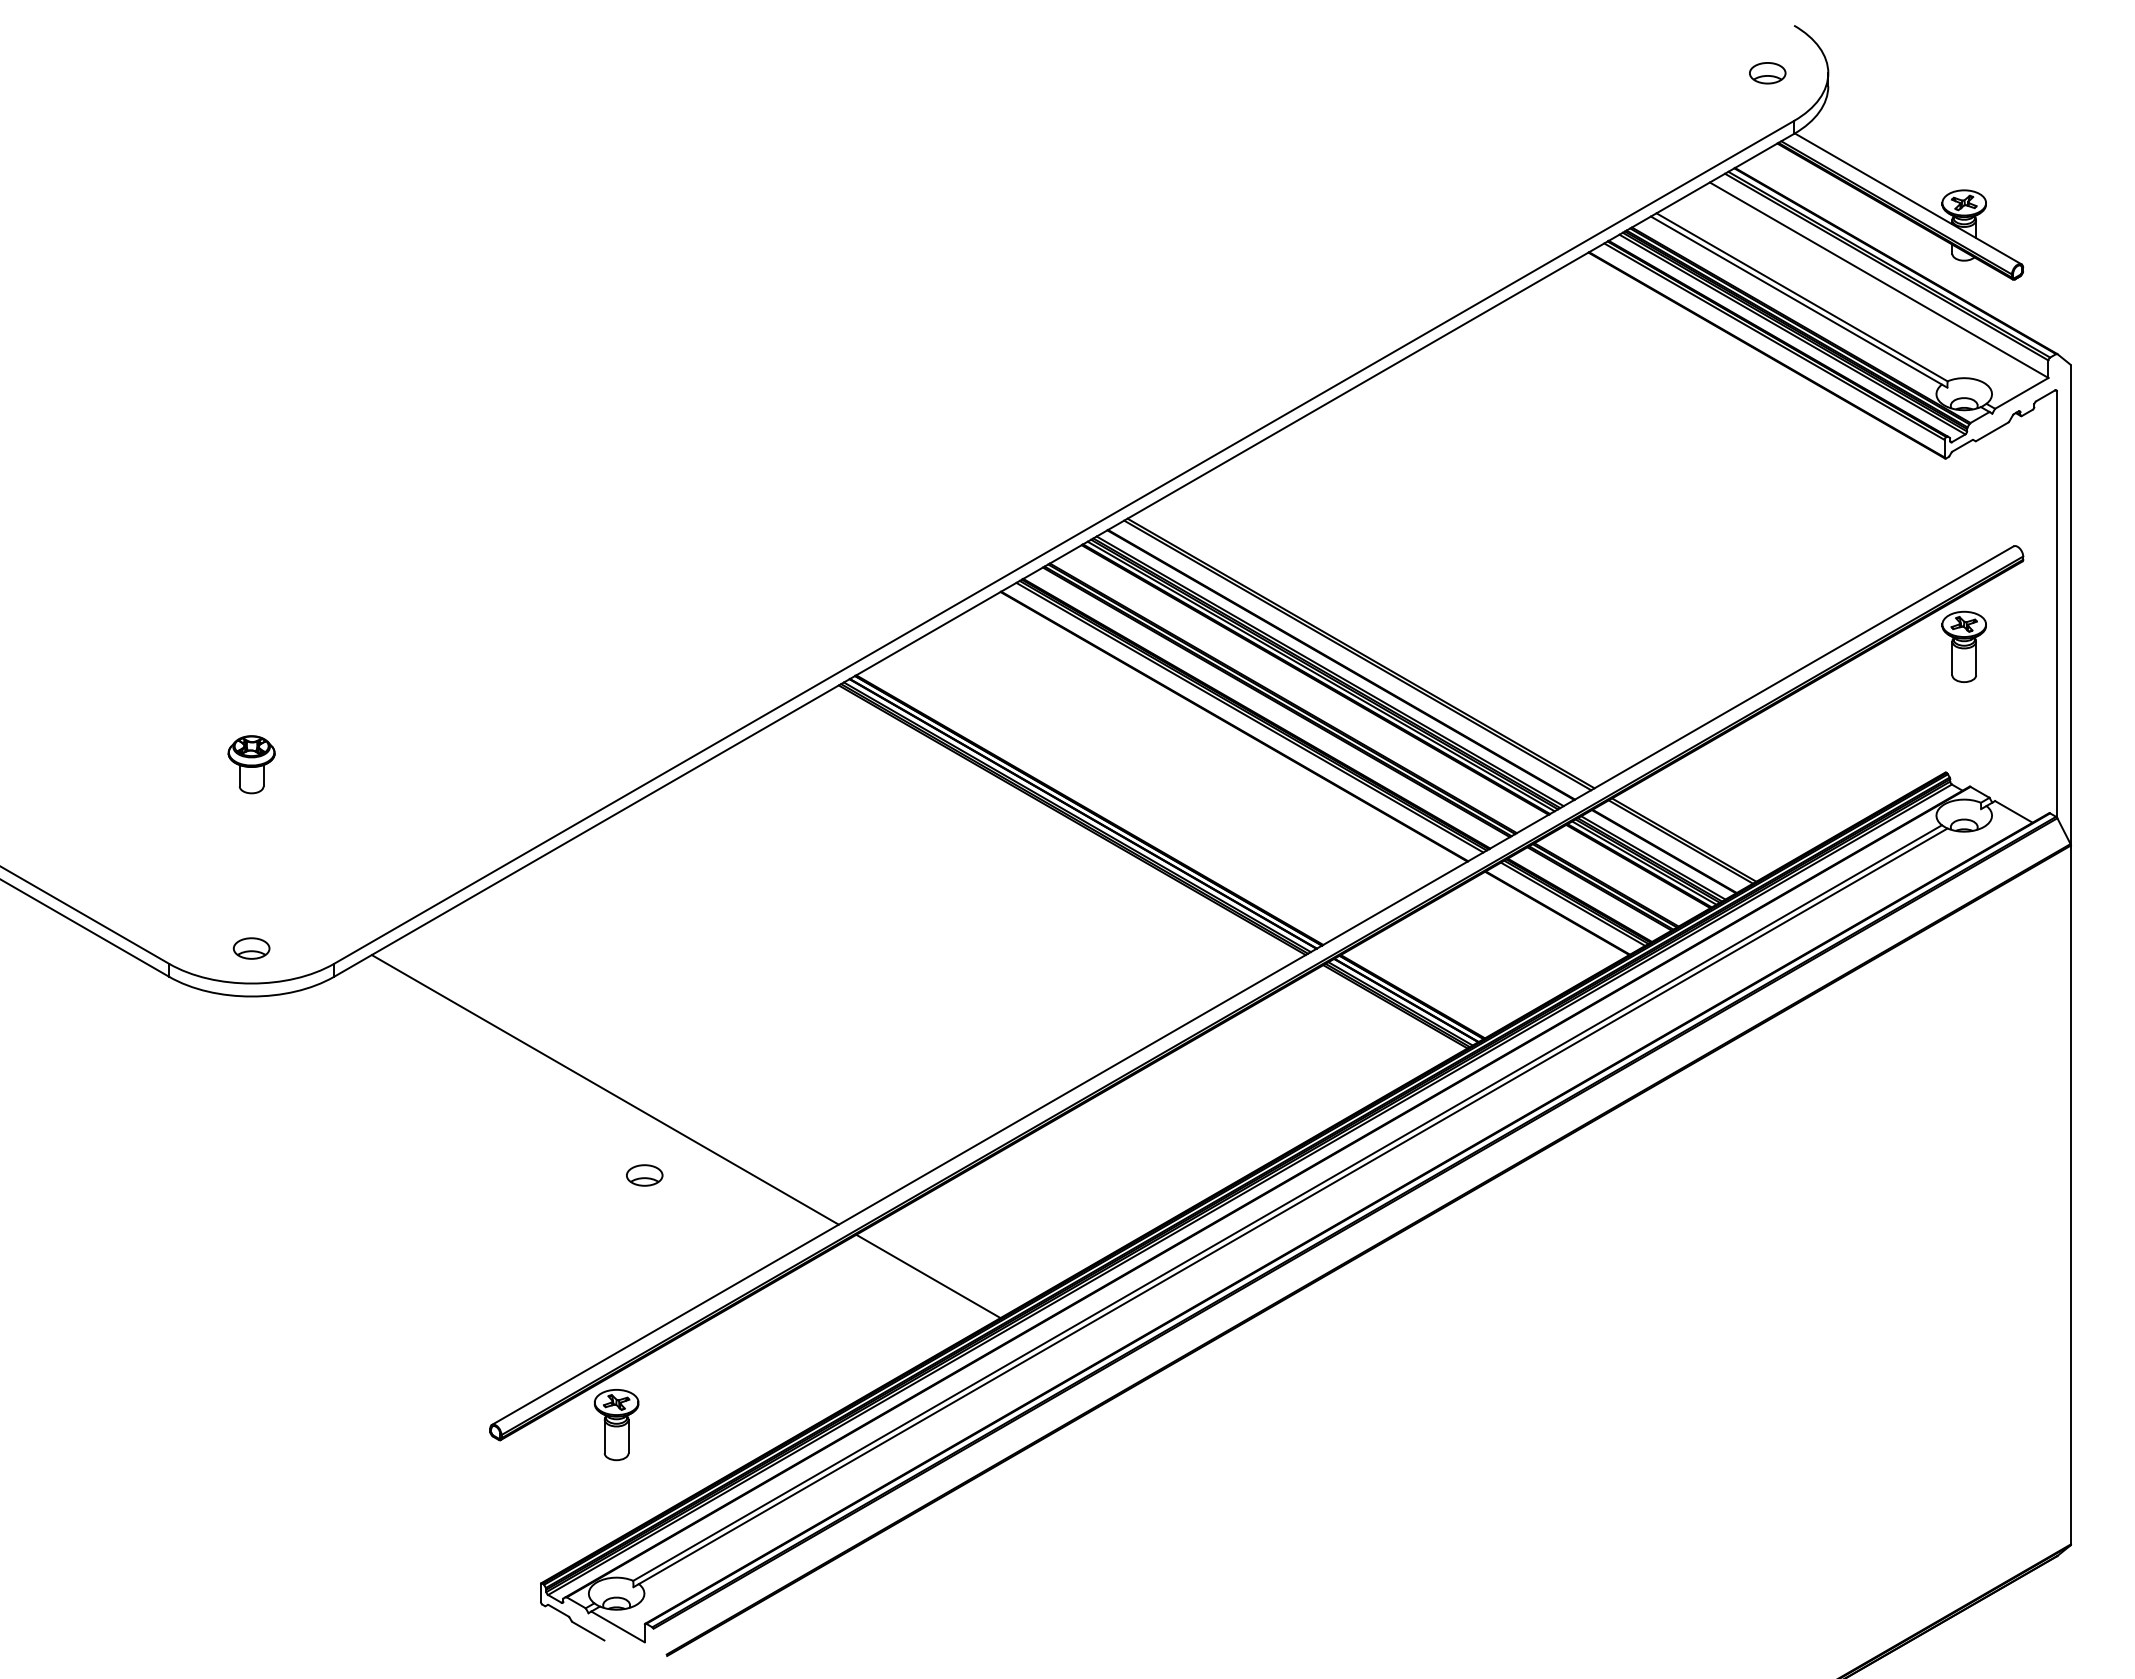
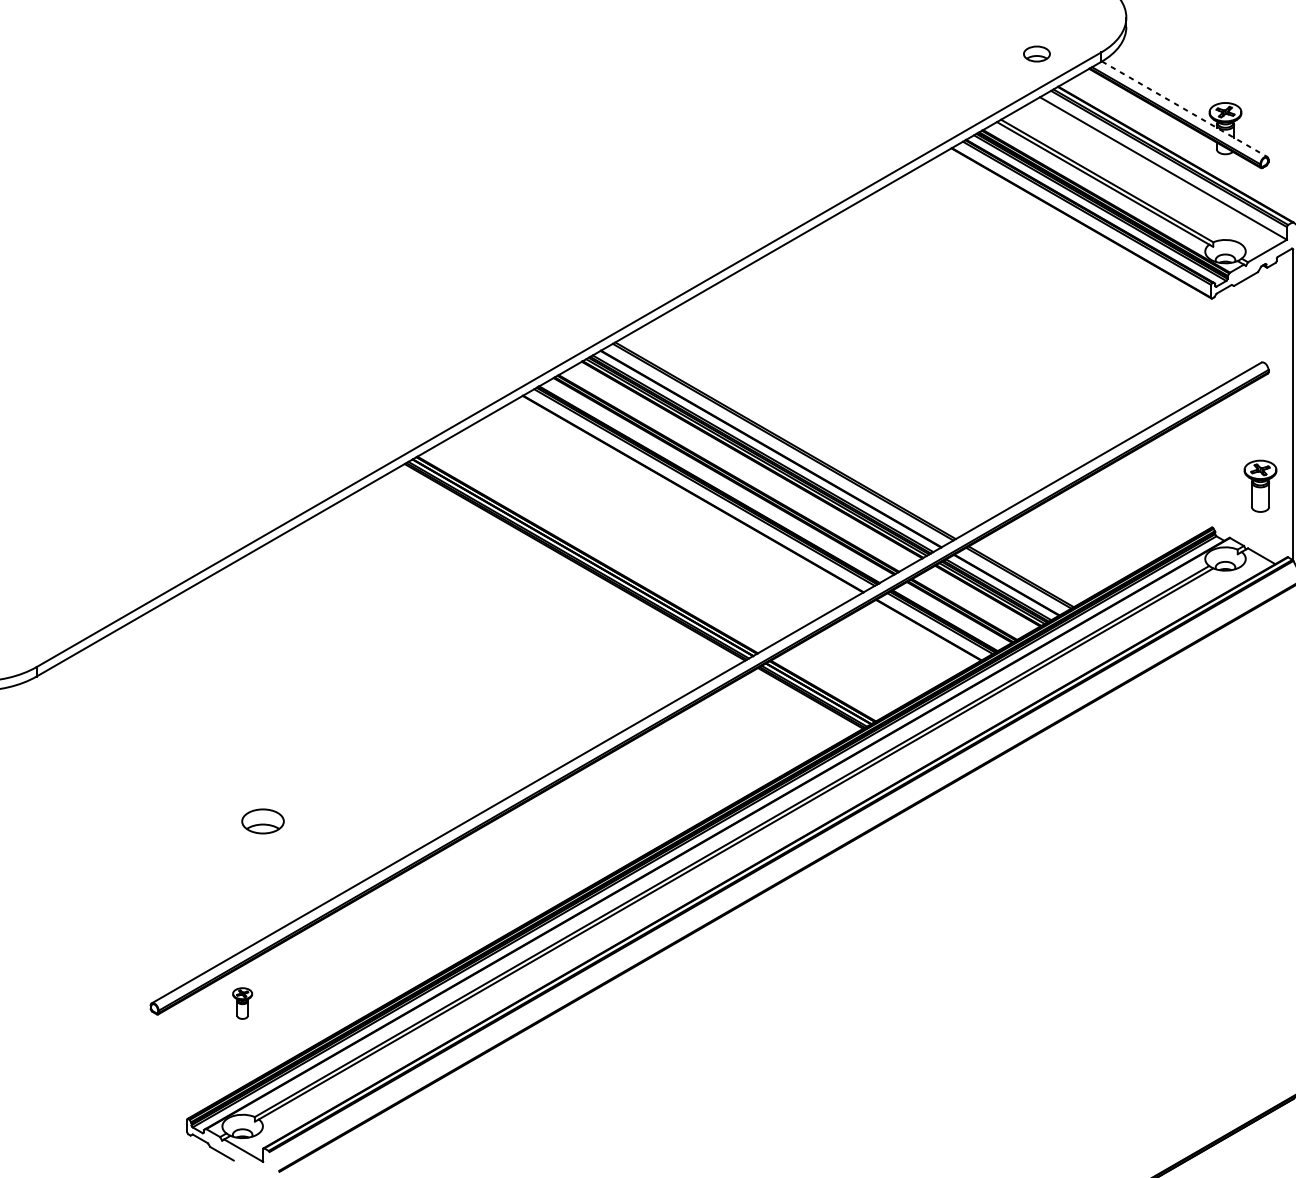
part: (1767, 73) -> (1036, 54), moved
line: (1908, 198) -> (1184, 108), solid -> dashed
part: (1963, 646) -> (1259, 485), moved
line: (604, 1089) -> (233, 758), removed
part: (644, 1175) -> (263, 821), size x1.6
line: (928, 1276) -> (470, 895), removed
part: (616, 1425) -> (242, 1003), size x0.6

